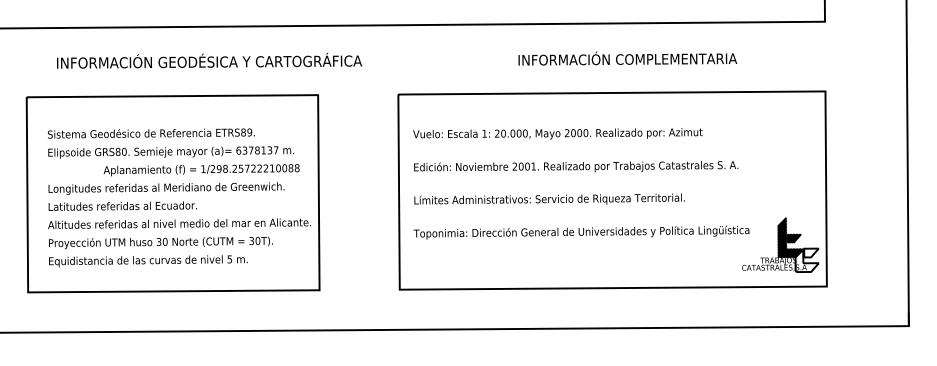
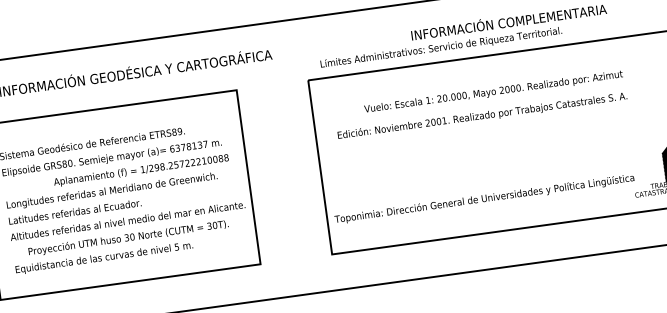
text: (557, 133) -> (493, 91), moved
text: (576, 166) -> (482, 115), moved
text: (549, 198) -> (441, 46), moved
text: (581, 232) -> (484, 199), moved
text: (160, 242) -> (128, 238), moved

